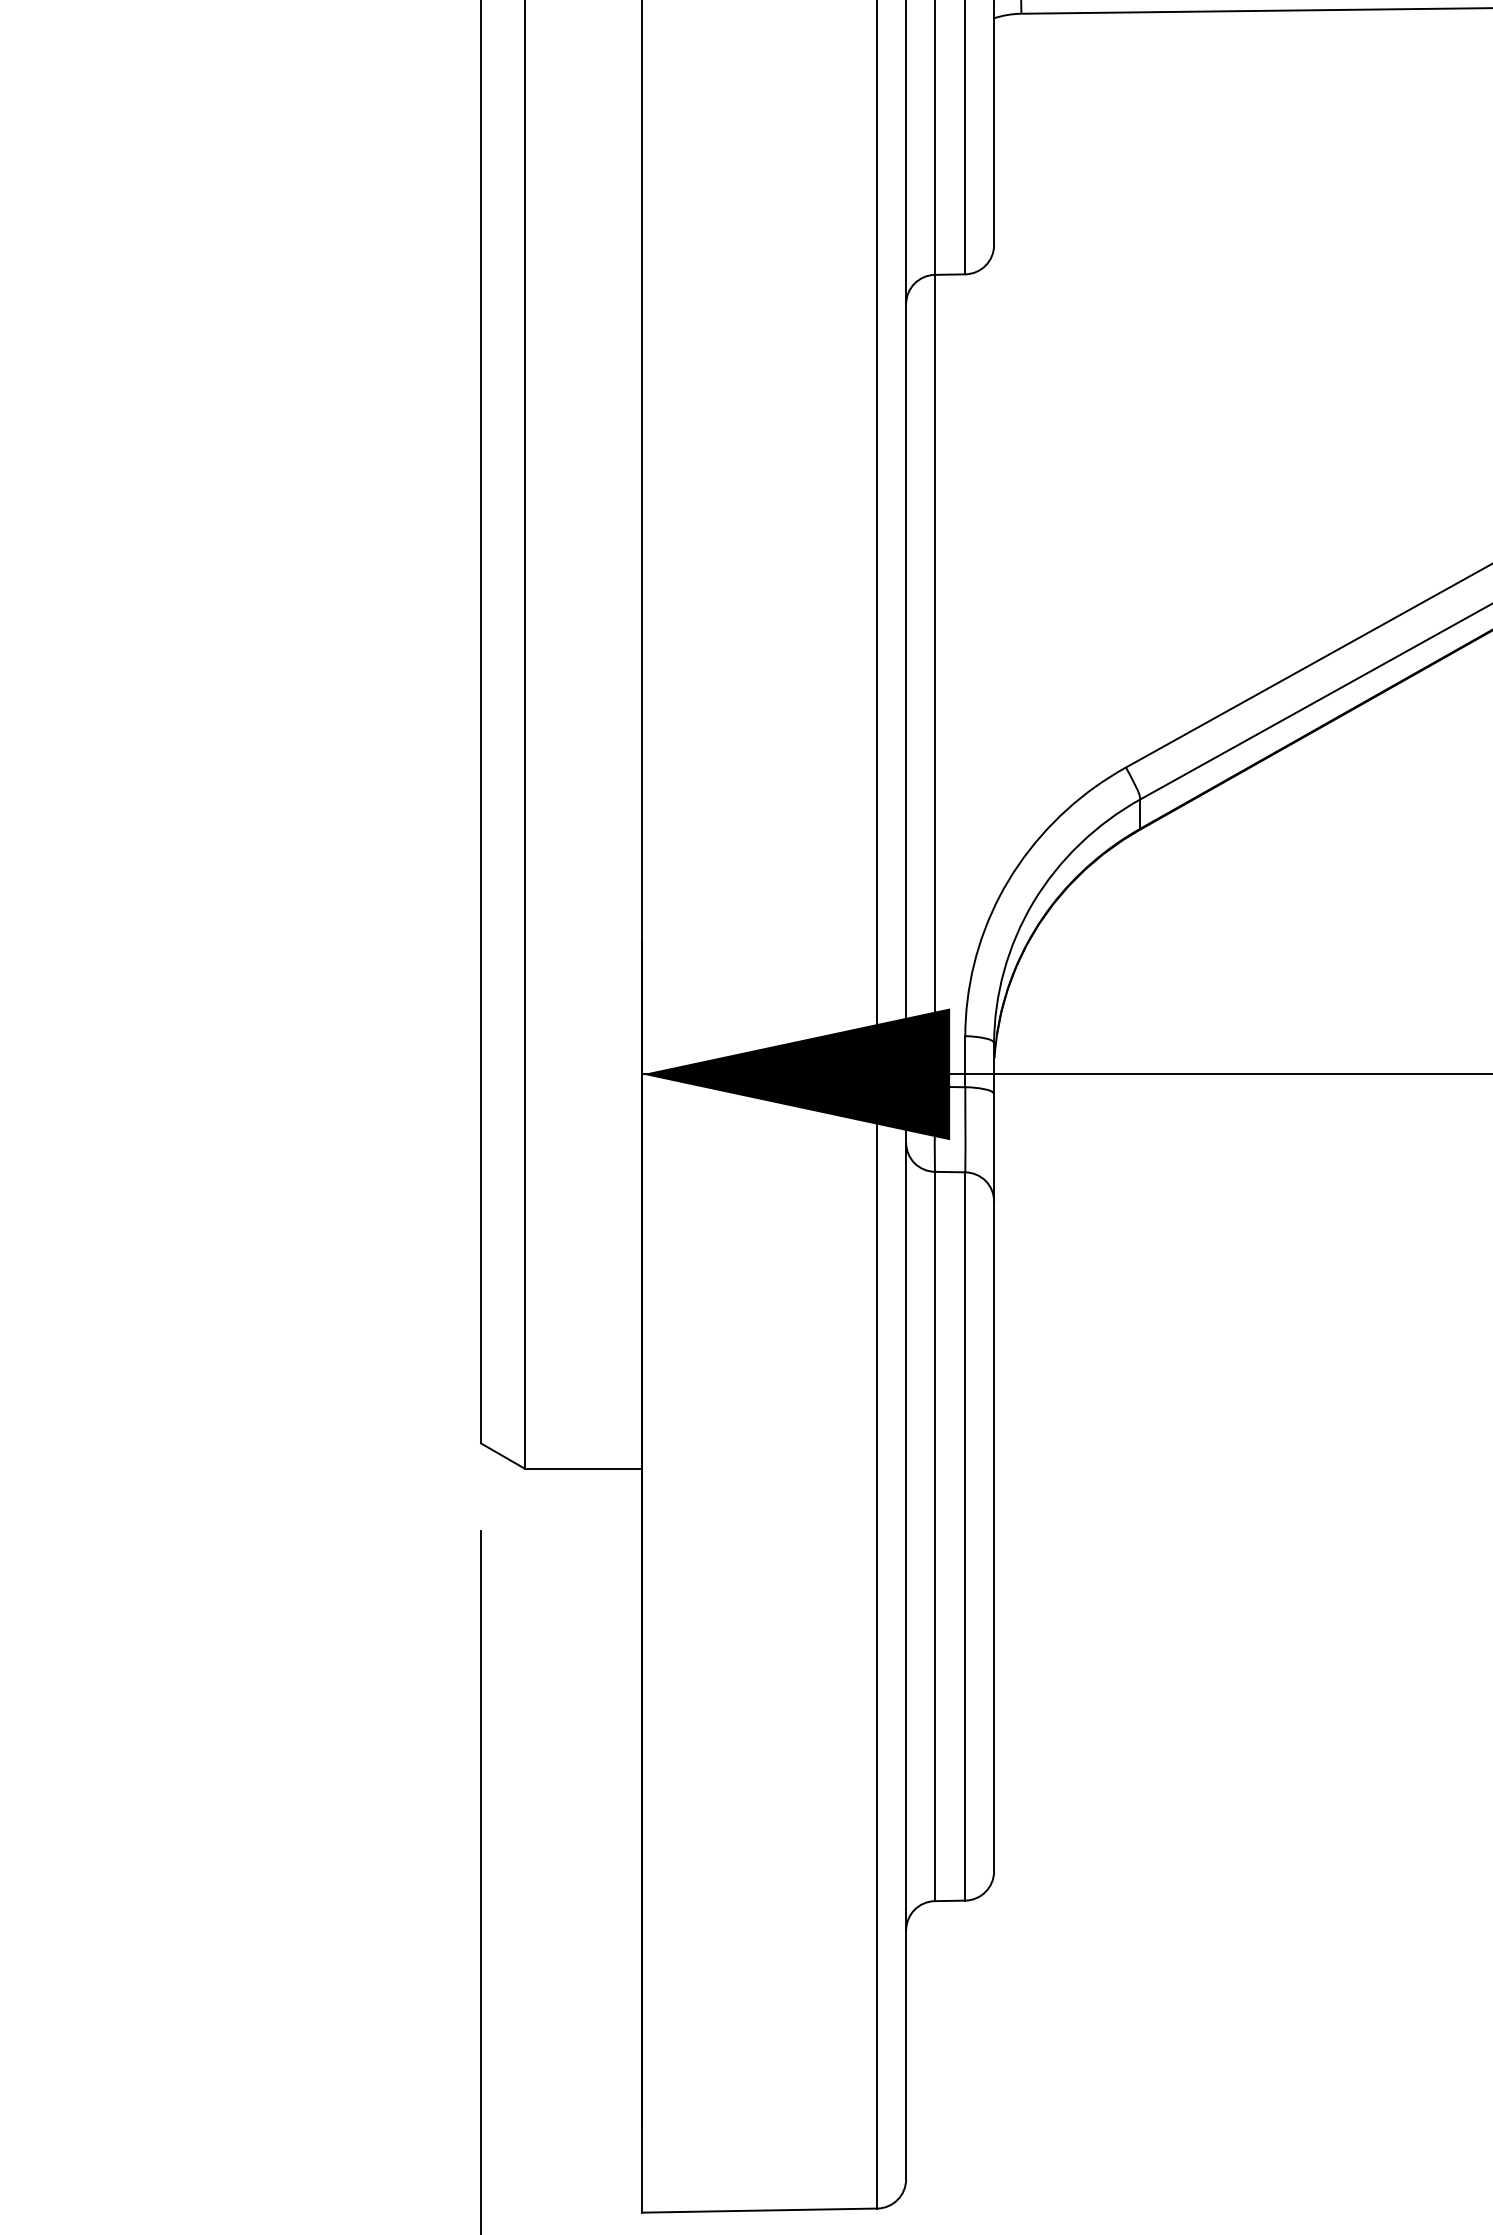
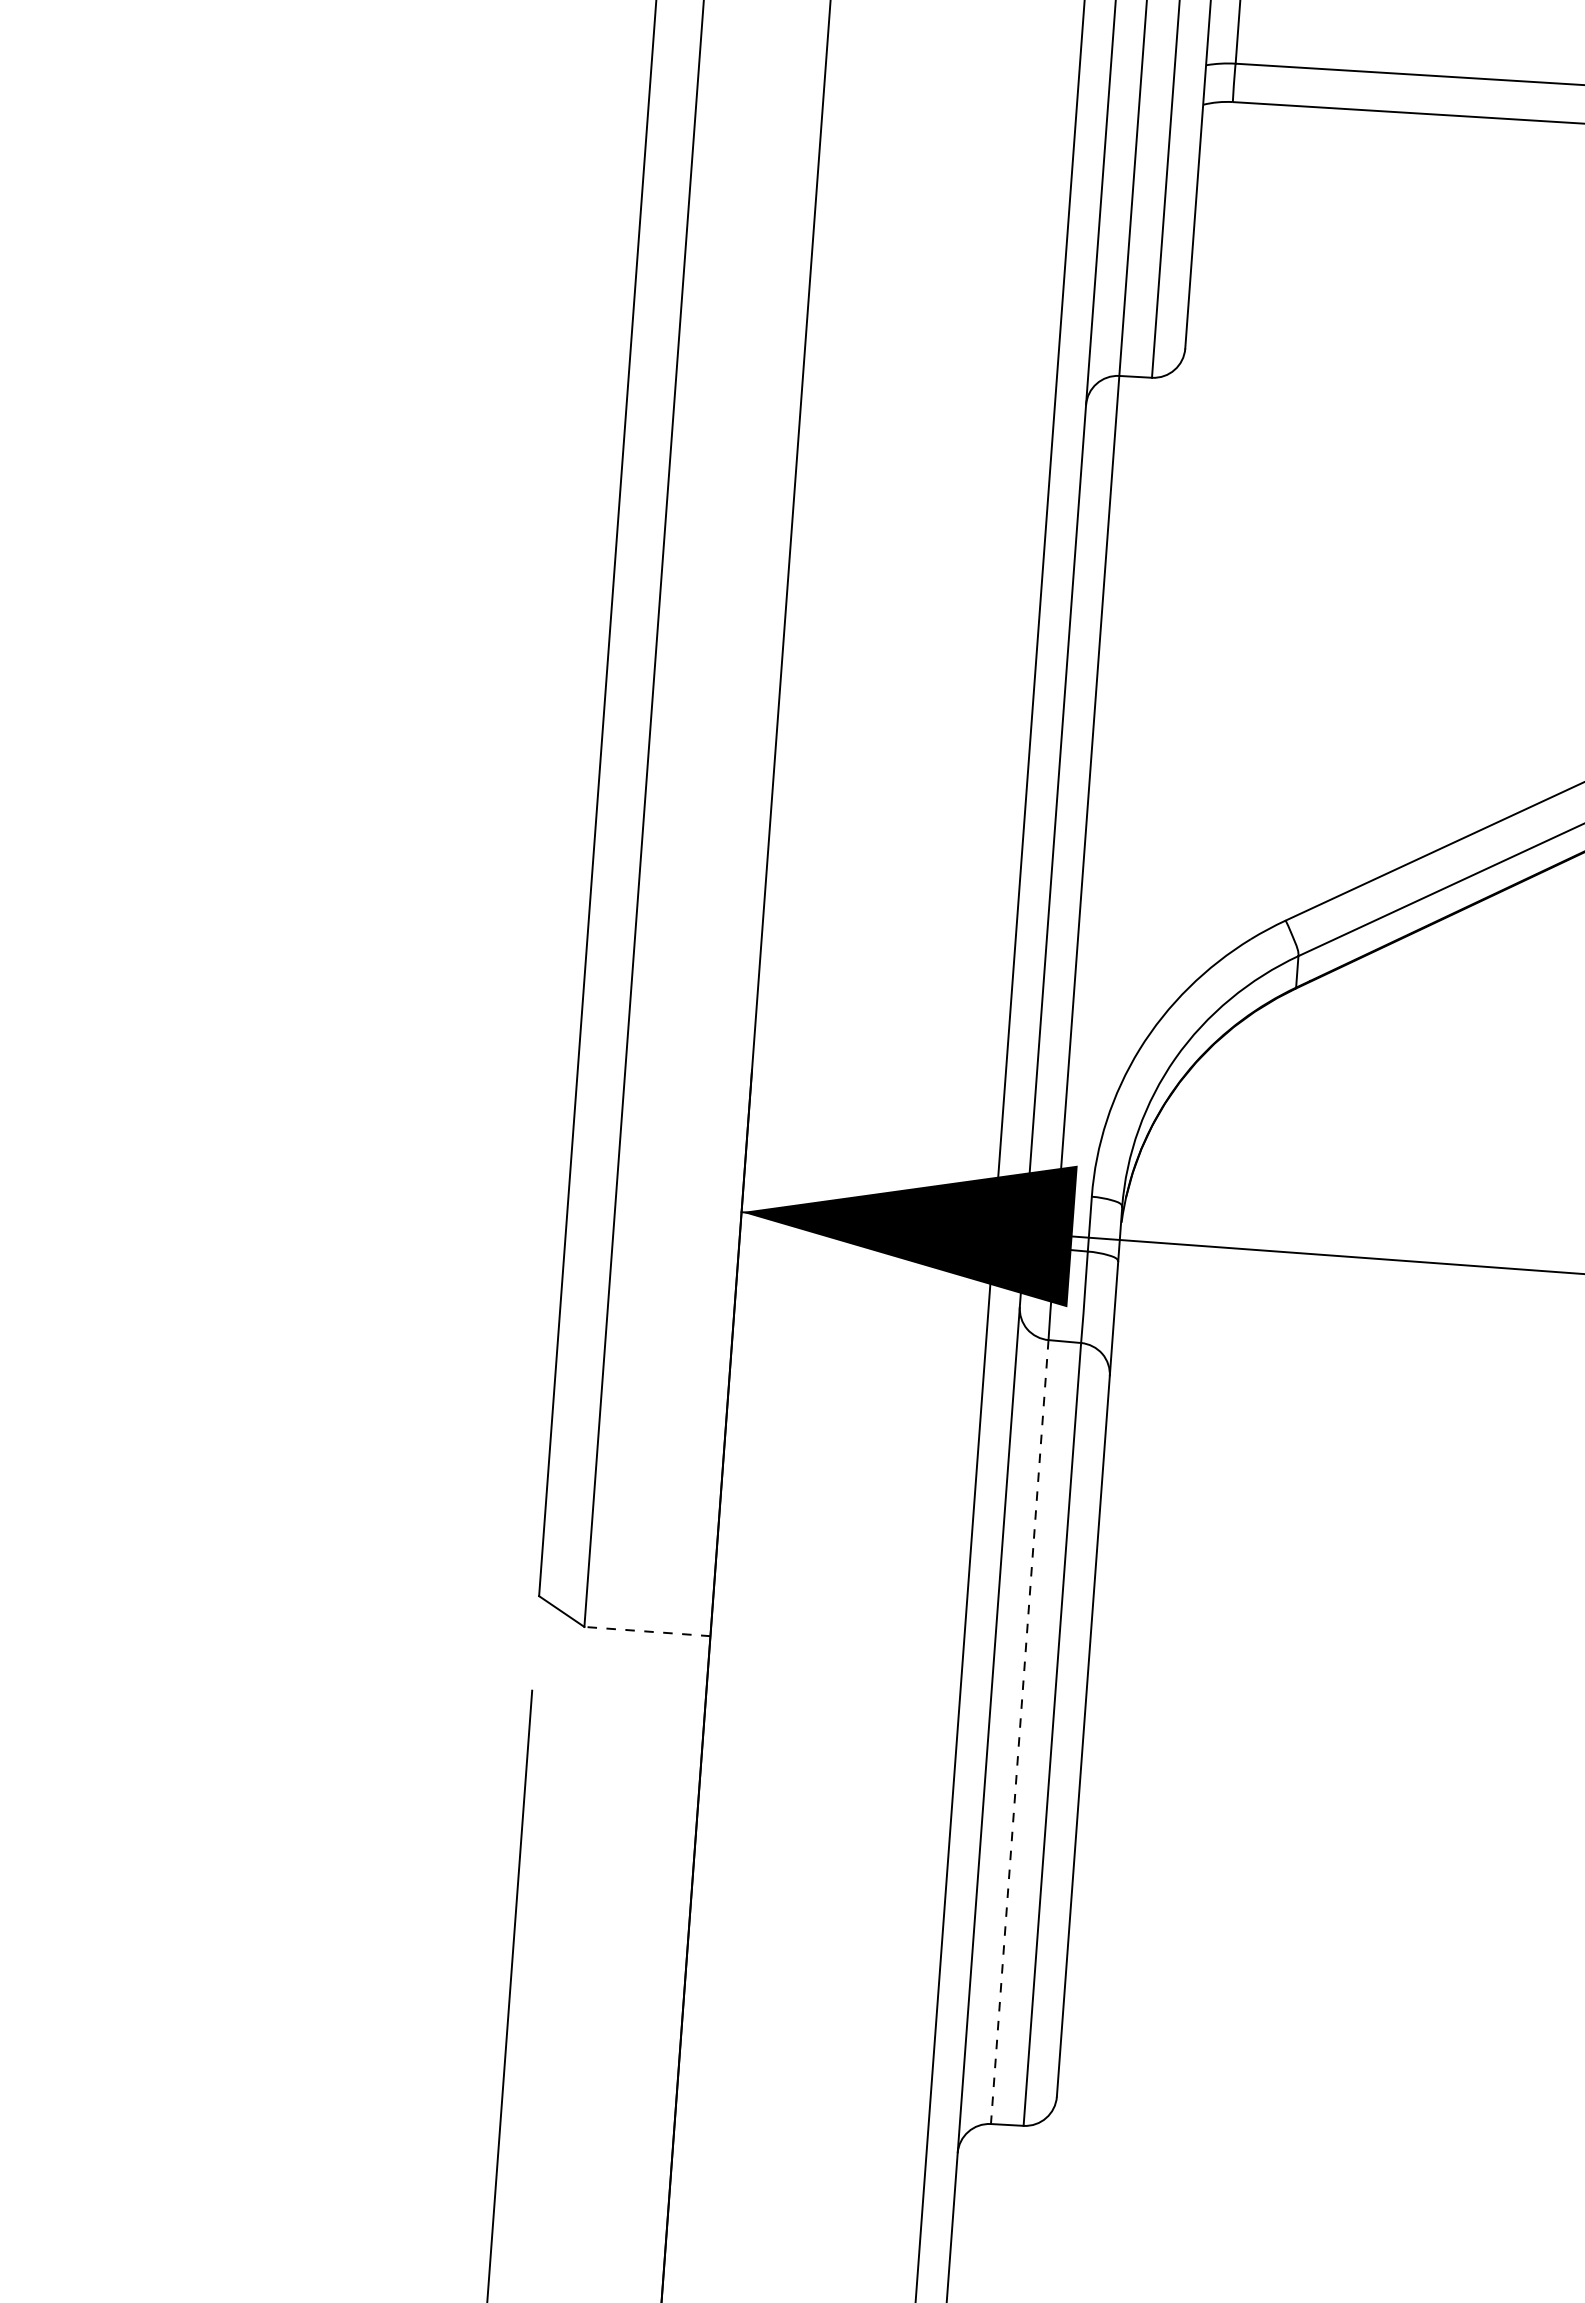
line: (583, 1468) -> (647, 1631), solid -> dashed
line: (934, 1536) -> (1019, 1732), solid -> dashed

